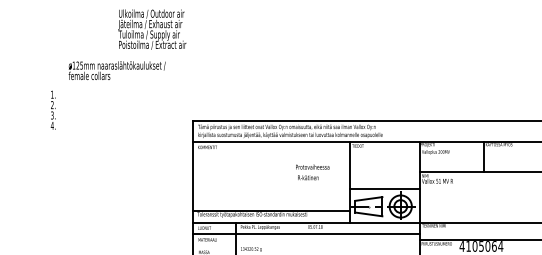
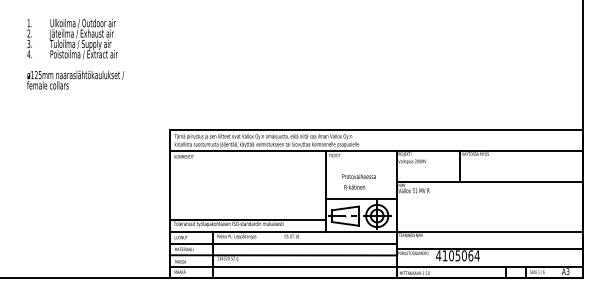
text: (152, 30) -> (83, 39), moved
text: (117, 70) -> (75, 79), moved
text: (53, 110) -> (29, 38), moved
text: (312, 172) -> (358, 181), moved
line: (306, 246) -> (282, 255), added

